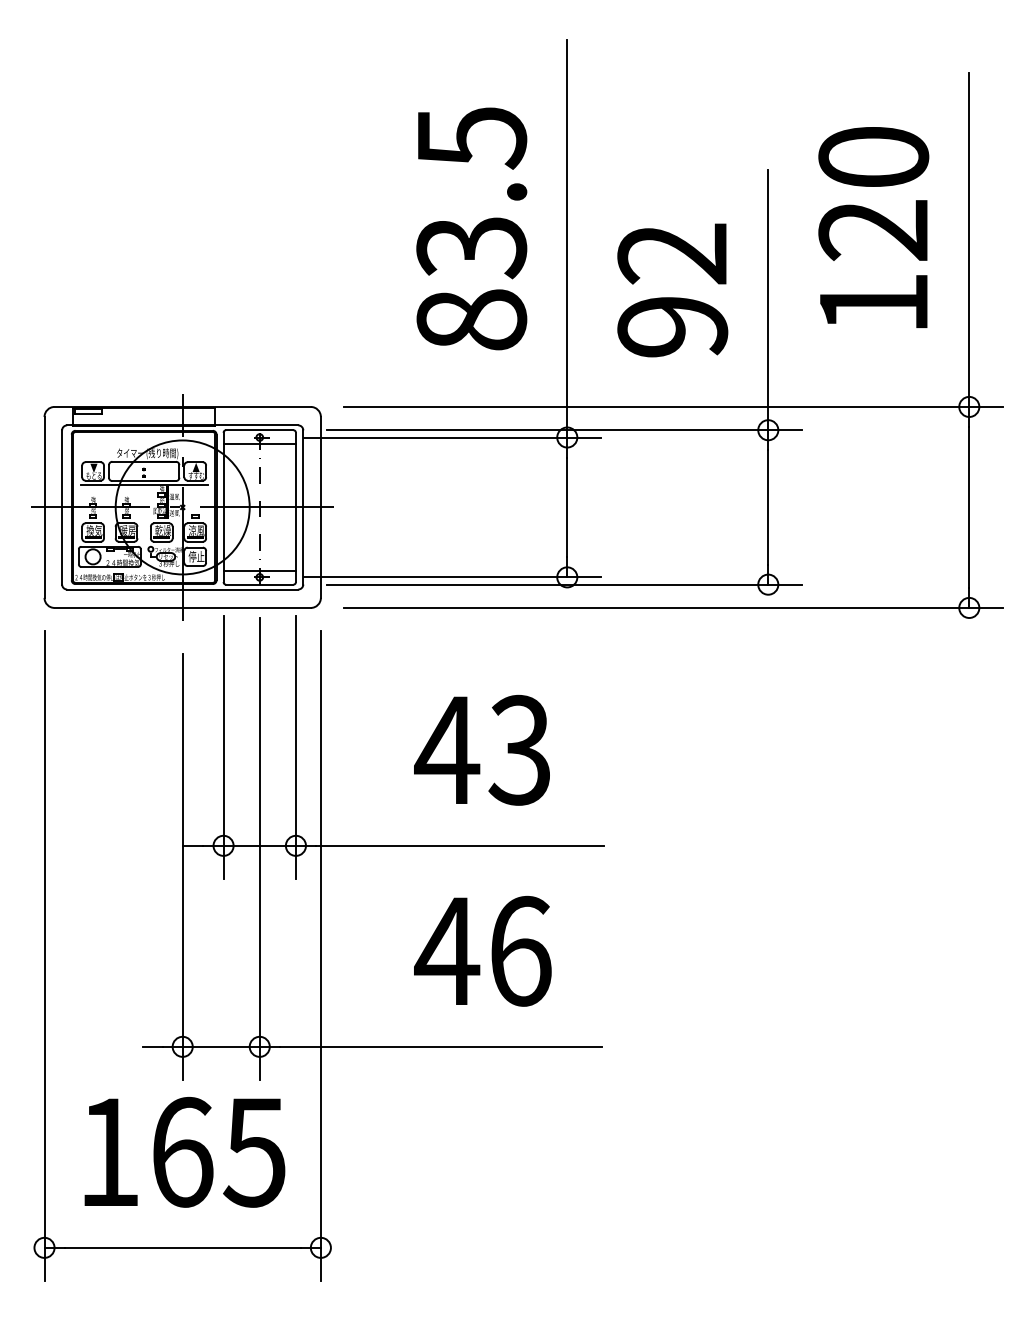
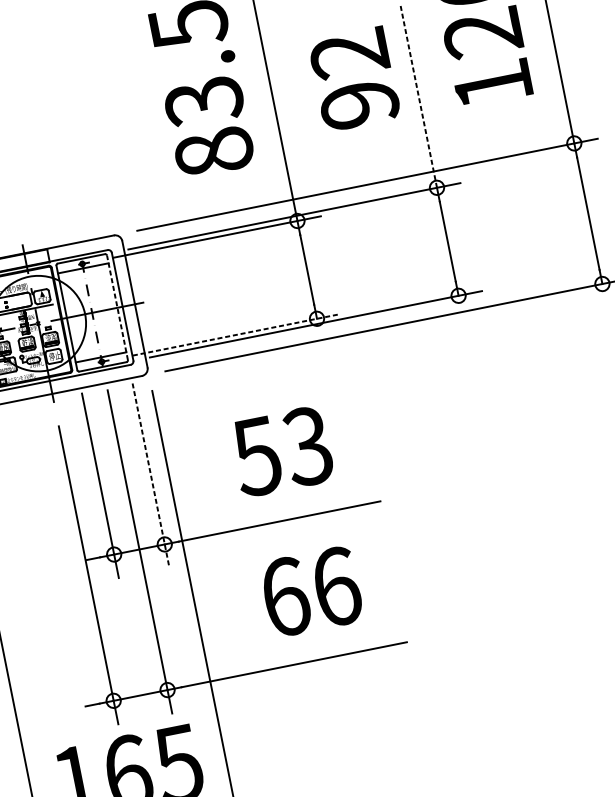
text: (672, 290) -> (354, 79), moved
line: (768, 299) -> (418, 96), solid -> dashed
line: (295, 507) -> (117, 307), solid -> dashed
line: (452, 577) -> (236, 334), solid -> dashed
line: (295, 747) -> (150, 475), solid -> dashed
text: (447, 750) -> (257, 456), 43 -> 53
text: (447, 950) -> (285, 596), 46 -> 66

